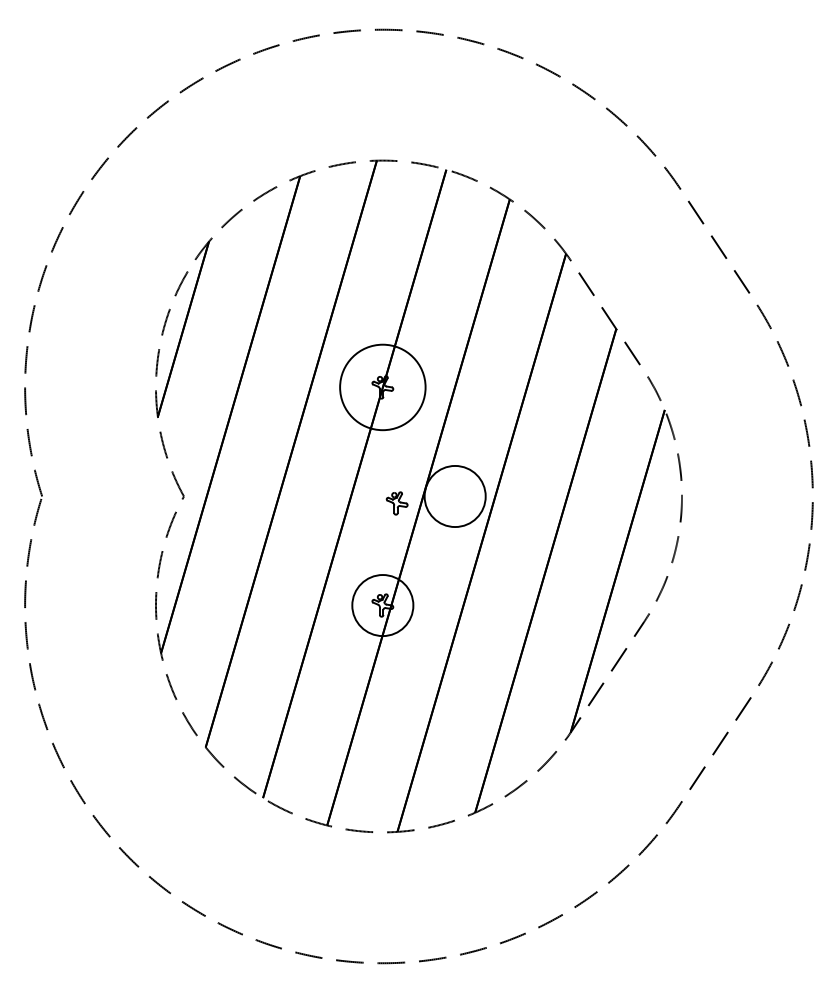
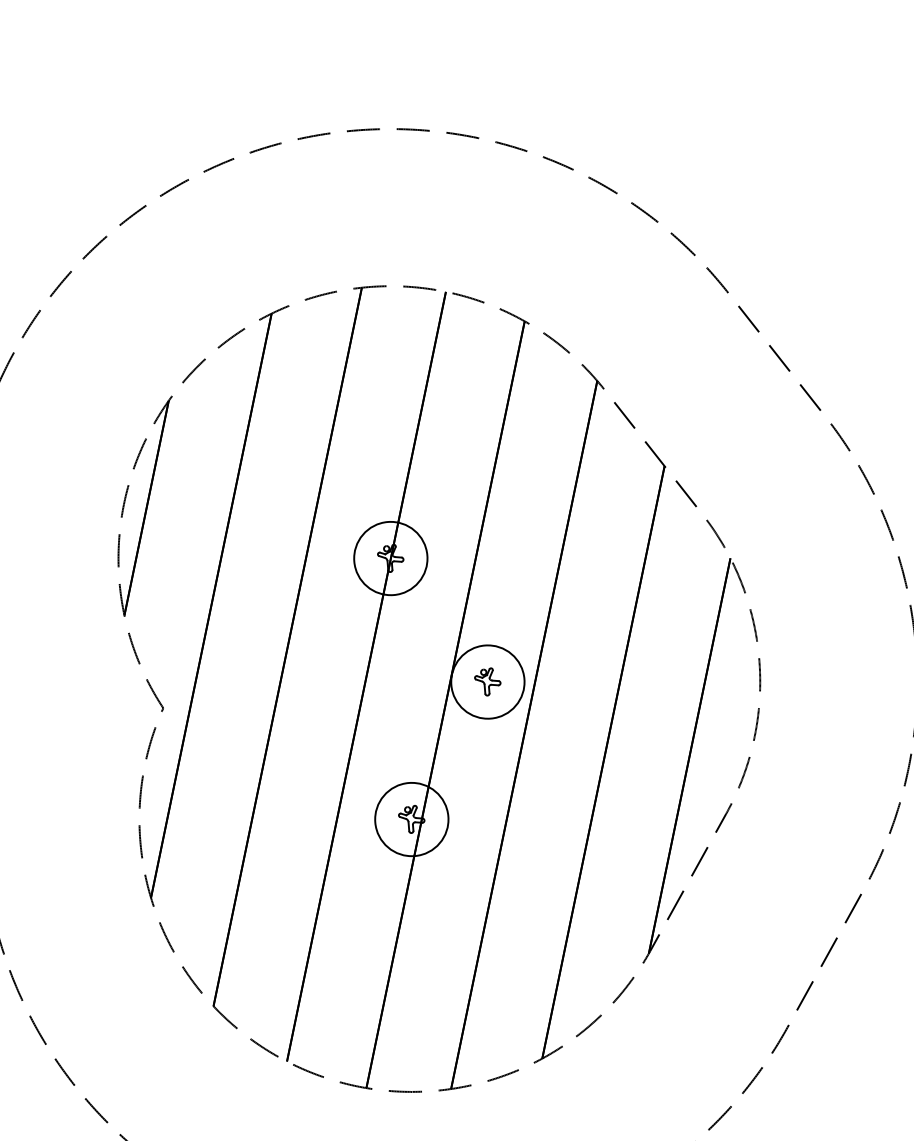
circle: (382, 386) -> (390, 557), size x0.71
part: (396, 503) -> (487, 682), moved

